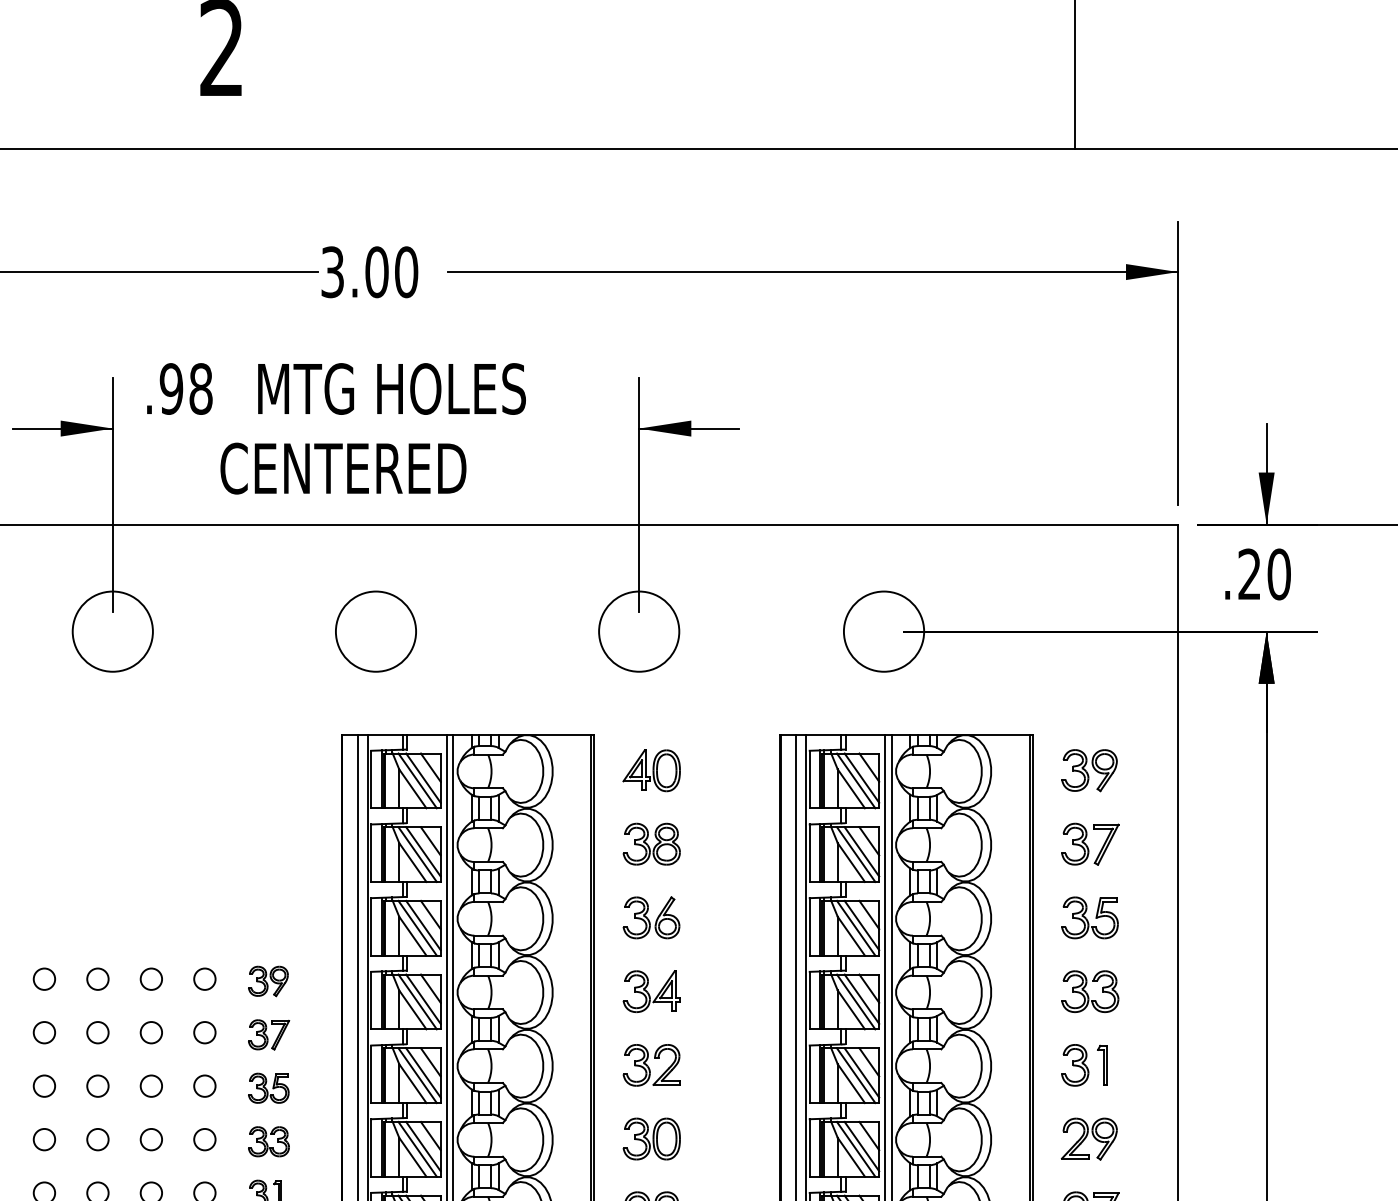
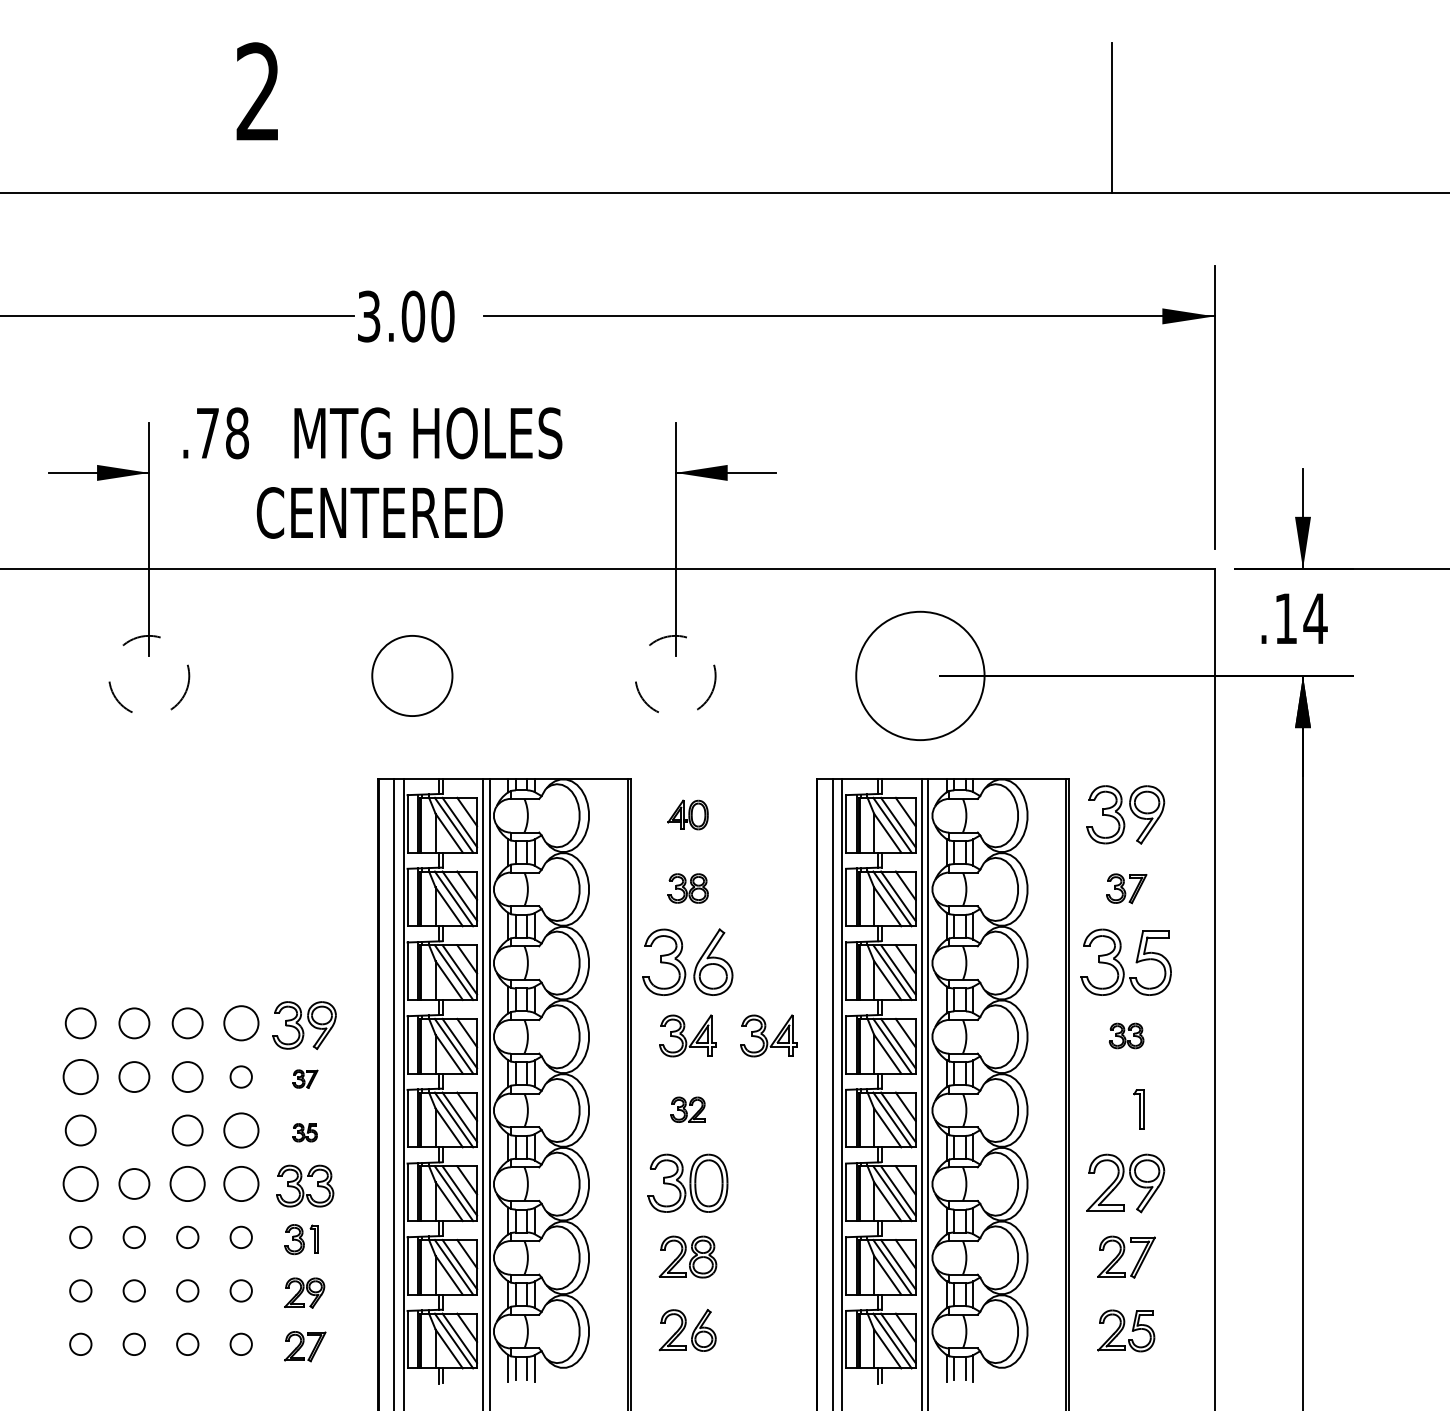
text: (171, 389) -> (207, 433), .98 -> .78
text: (1264, 574) -> (1300, 618), .20 -> .14
circle: (113, 631) -> (149, 675), solid -> dashed
circle: (639, 631) -> (675, 675), solid -> dashed
circle: (884, 631) -> (920, 675), size x1.6
part: (651, 770) -> (687, 814), size x0.7
part: (1089, 770) -> (1125, 814), size x1.4
part: (652, 844) -> (688, 888), size x0.7
part: (1090, 844) -> (1126, 888), size x0.7
part: (651, 917) -> (687, 961), size x1.6
part: (1090, 917) -> (1126, 961), size x1.6
circle: (44, 979) -> (80, 1023), size x1.4
circle: (97, 979) -> (133, 1023), size x1.4
circle: (151, 979) -> (187, 1023), size x1.4
circle: (204, 979) -> (240, 1023), size x1.6
part: (268, 981) -> (304, 1025), size x1.6
part: (732, 991) -> (768, 1035), added
part: (1090, 991) -> (1126, 1035), size x0.6
circle: (44, 1032) -> (80, 1076), size x1.6
circle: (97, 1032) -> (133, 1076), size x1.4
circle: (151, 1032) -> (187, 1076), size x1.4
part: (269, 1034) -> (305, 1078), size x0.6
part: (651, 1065) -> (687, 1109), size x0.6
part: (1075, 1065) -> (1111, 1109), removed
circle: (44, 1086) -> (80, 1130), size x1.4
circle: (97, 1086) -> (133, 1130), removed
circle: (151, 1086) -> (187, 1130), size x1.4
circle: (204, 1086) -> (240, 1130), size x1.6
part: (268, 1088) -> (304, 1132), size x0.6
circle: (44, 1139) -> (80, 1183), size x1.6
circle: (97, 1139) -> (133, 1183), size x1.4
circle: (151, 1139) -> (187, 1183), size x1.6
circle: (204, 1139) -> (240, 1183), size x1.6
part: (652, 1139) -> (688, 1183), size x1.4
part: (1089, 1139) -> (1125, 1183), size x1.4
part: (269, 1141) -> (305, 1185), size x1.4

